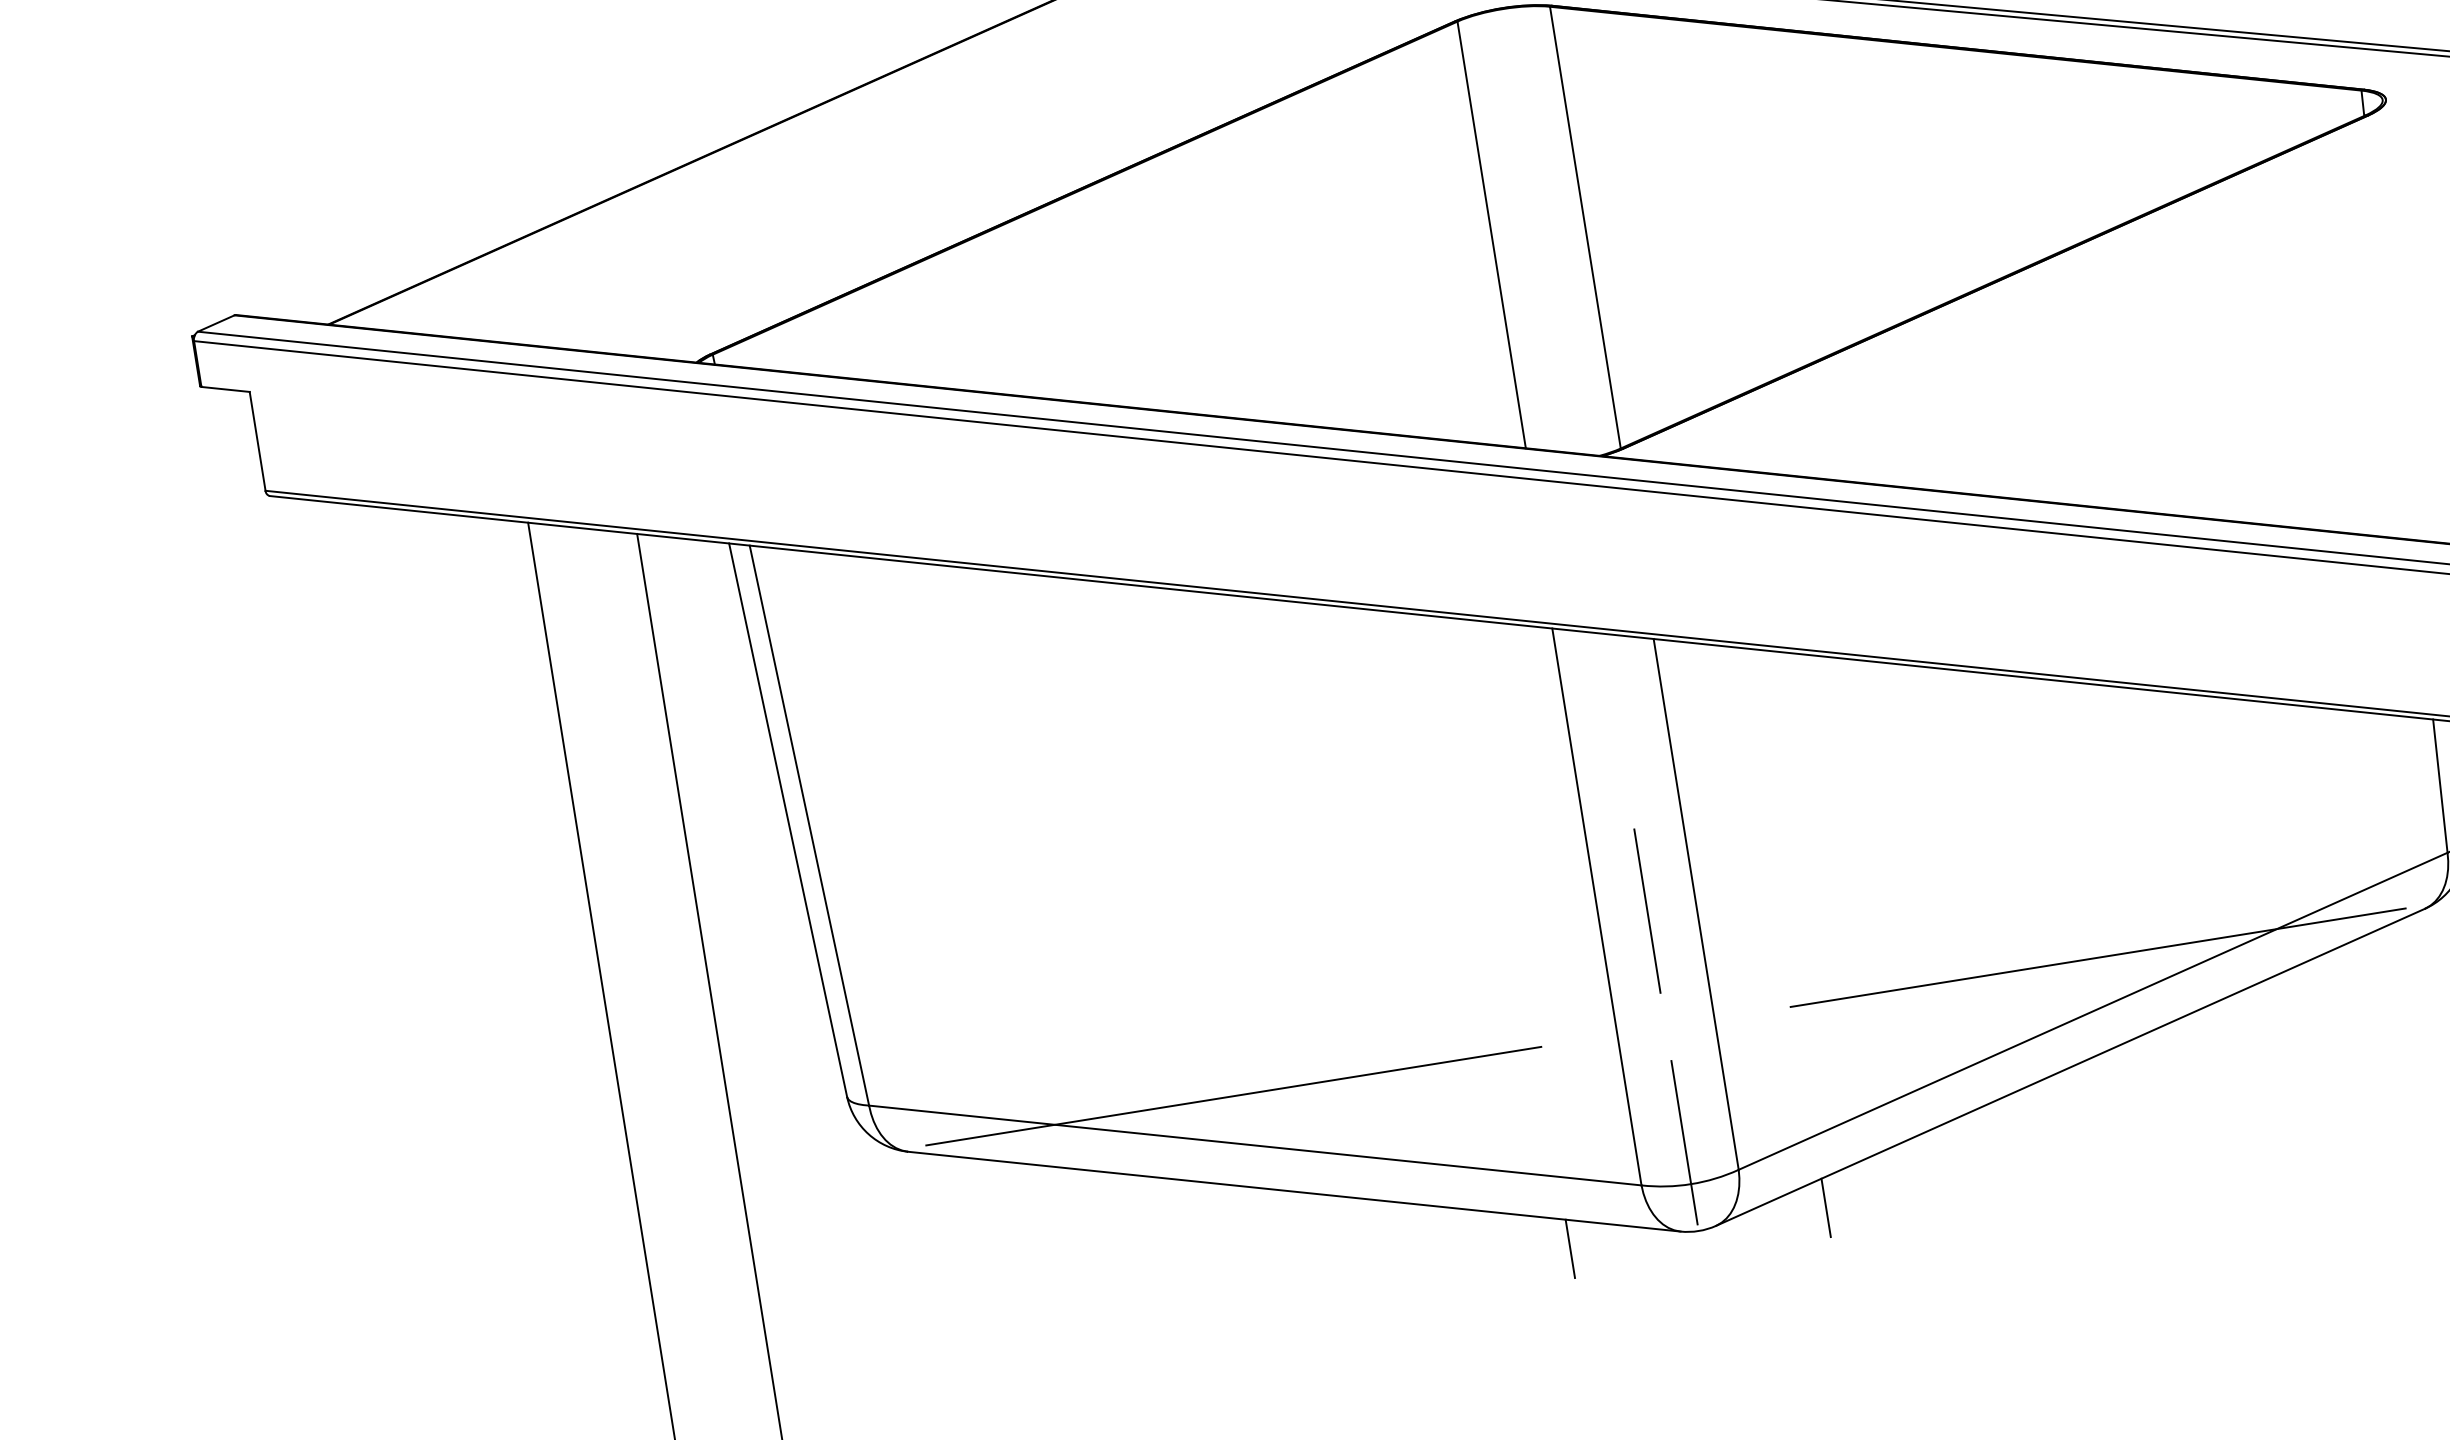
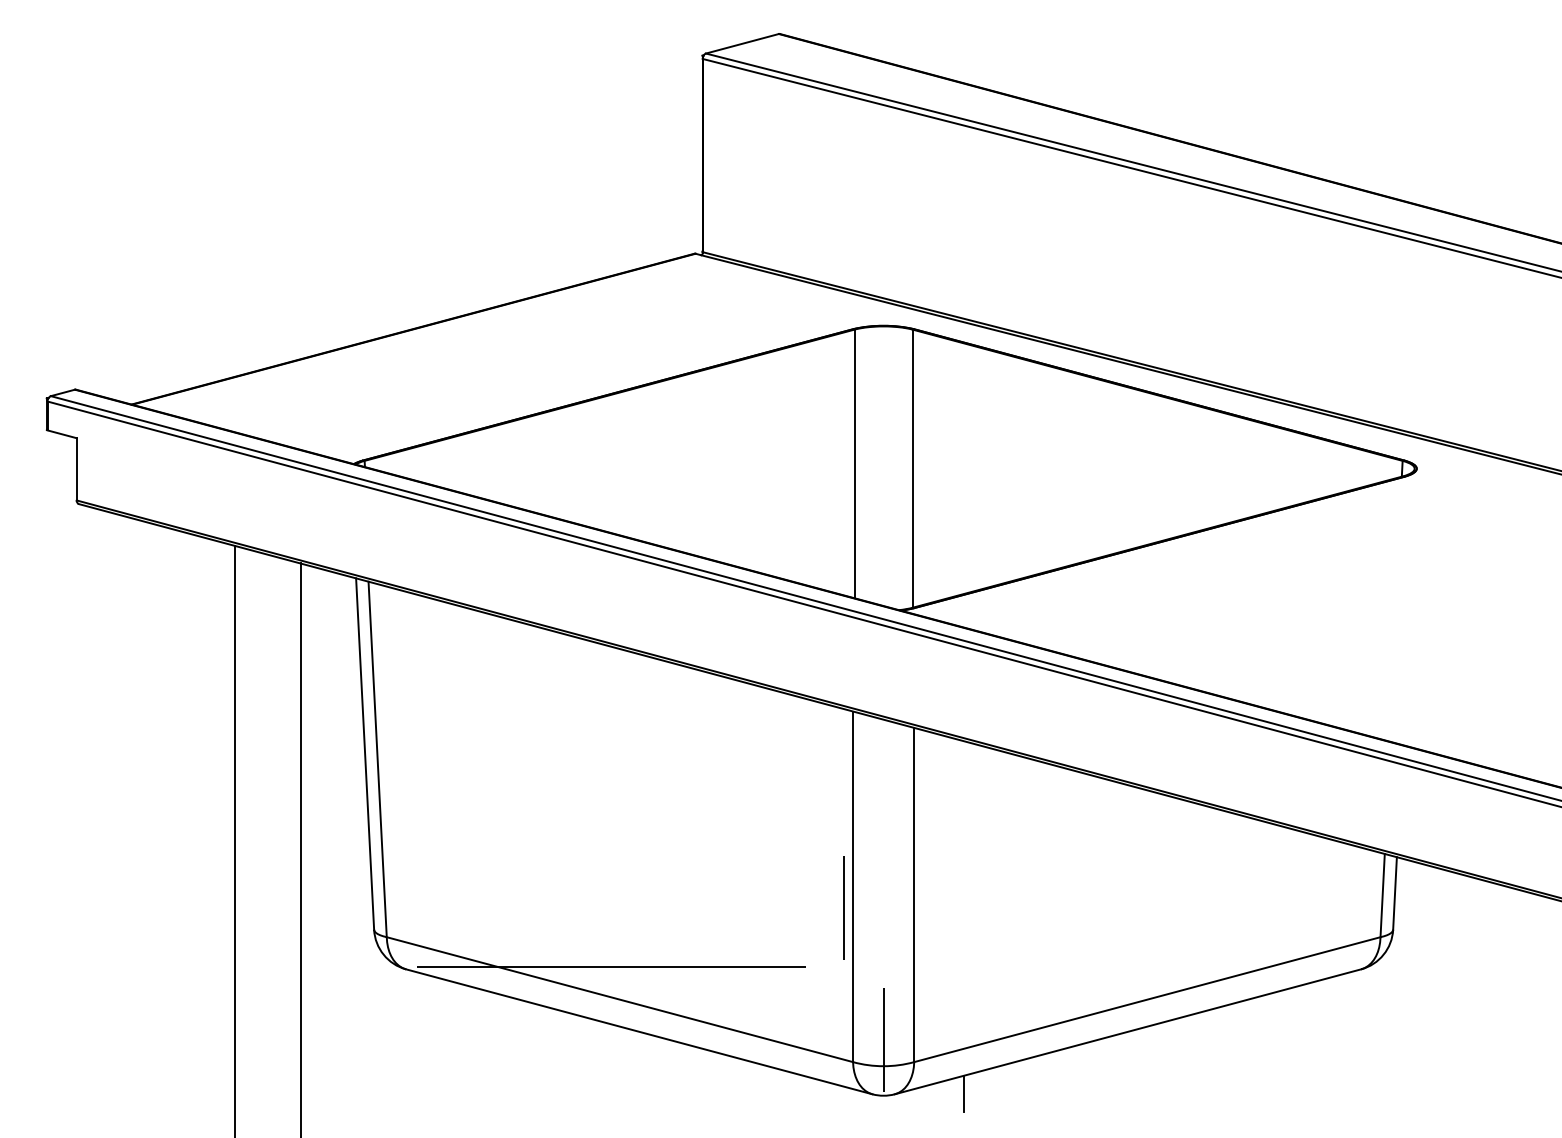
line: (1646, 909) -> (843, 907), moved
line: (2097, 958) -> (1155, 967), removed
line: (1570, 1247) -> (803, 1093), removed

